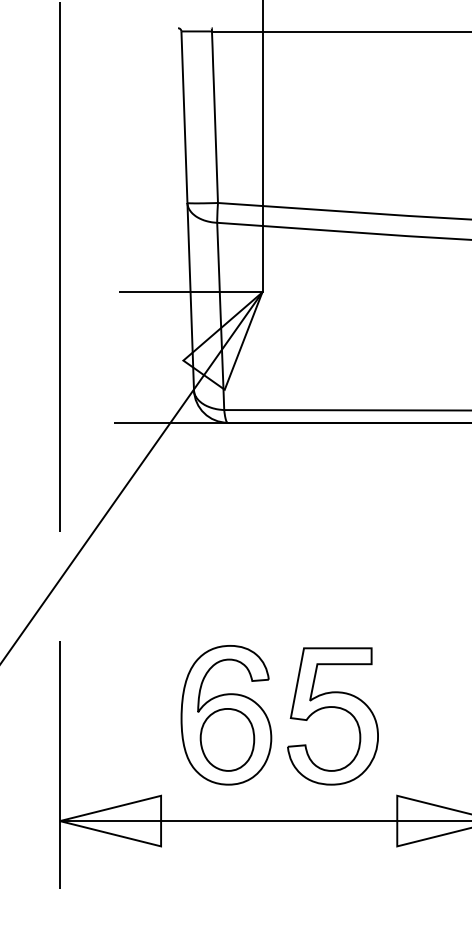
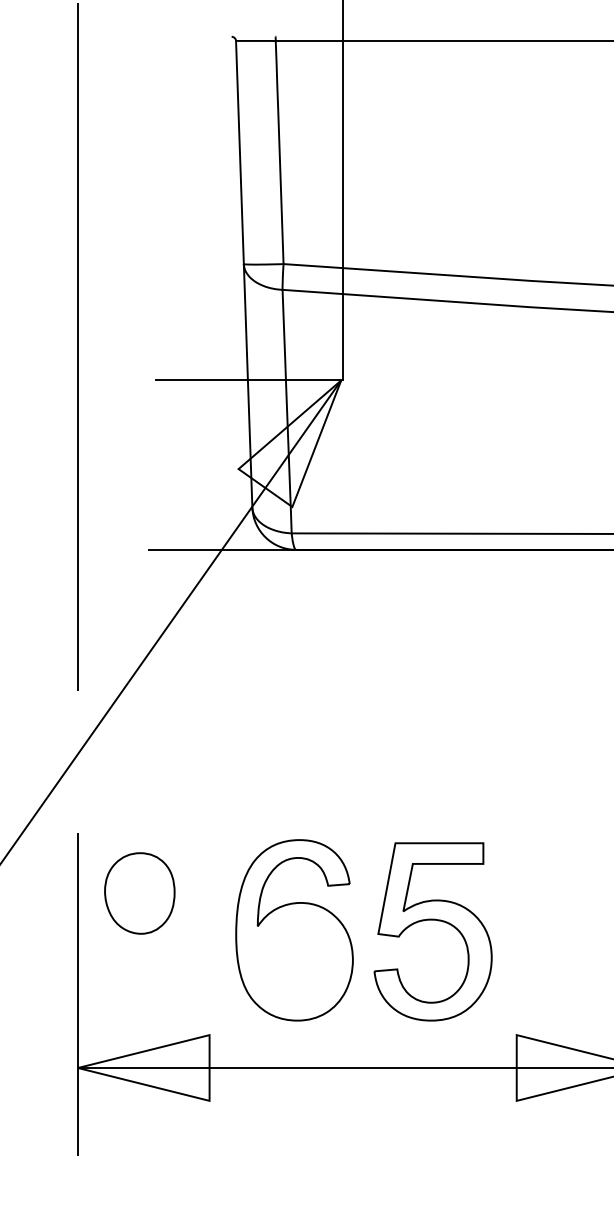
part: (227, 739) -> (139, 892), moved

